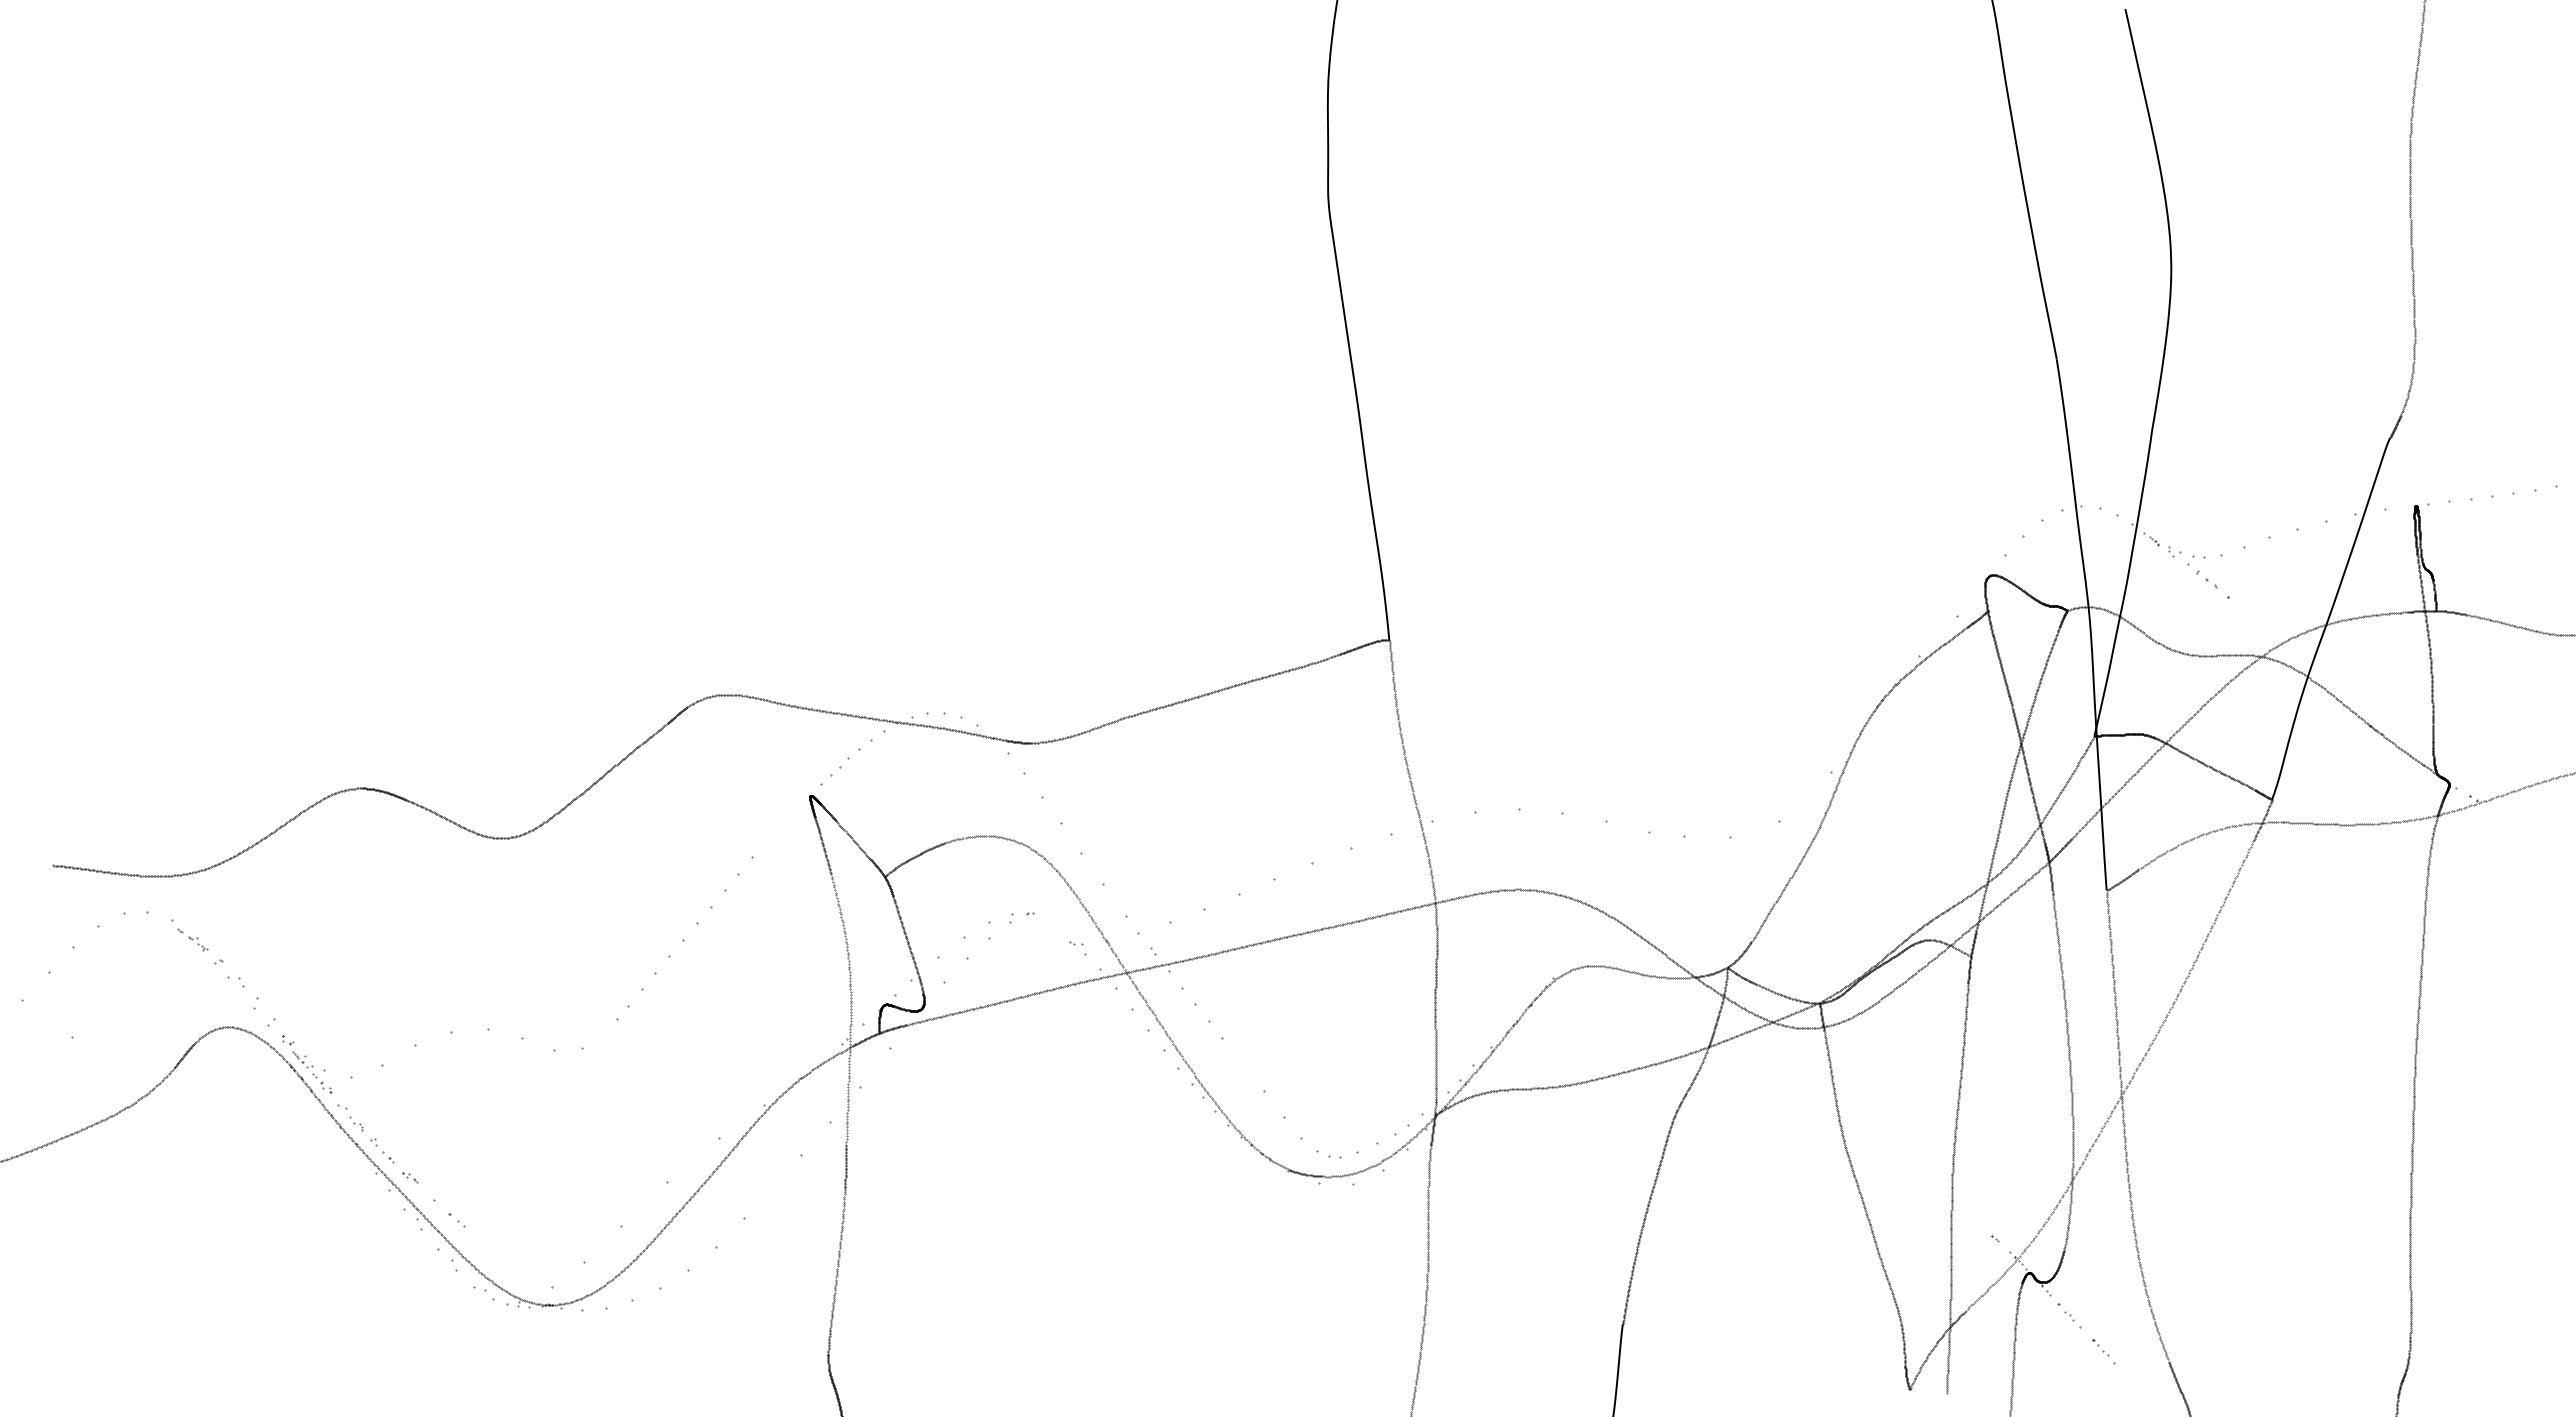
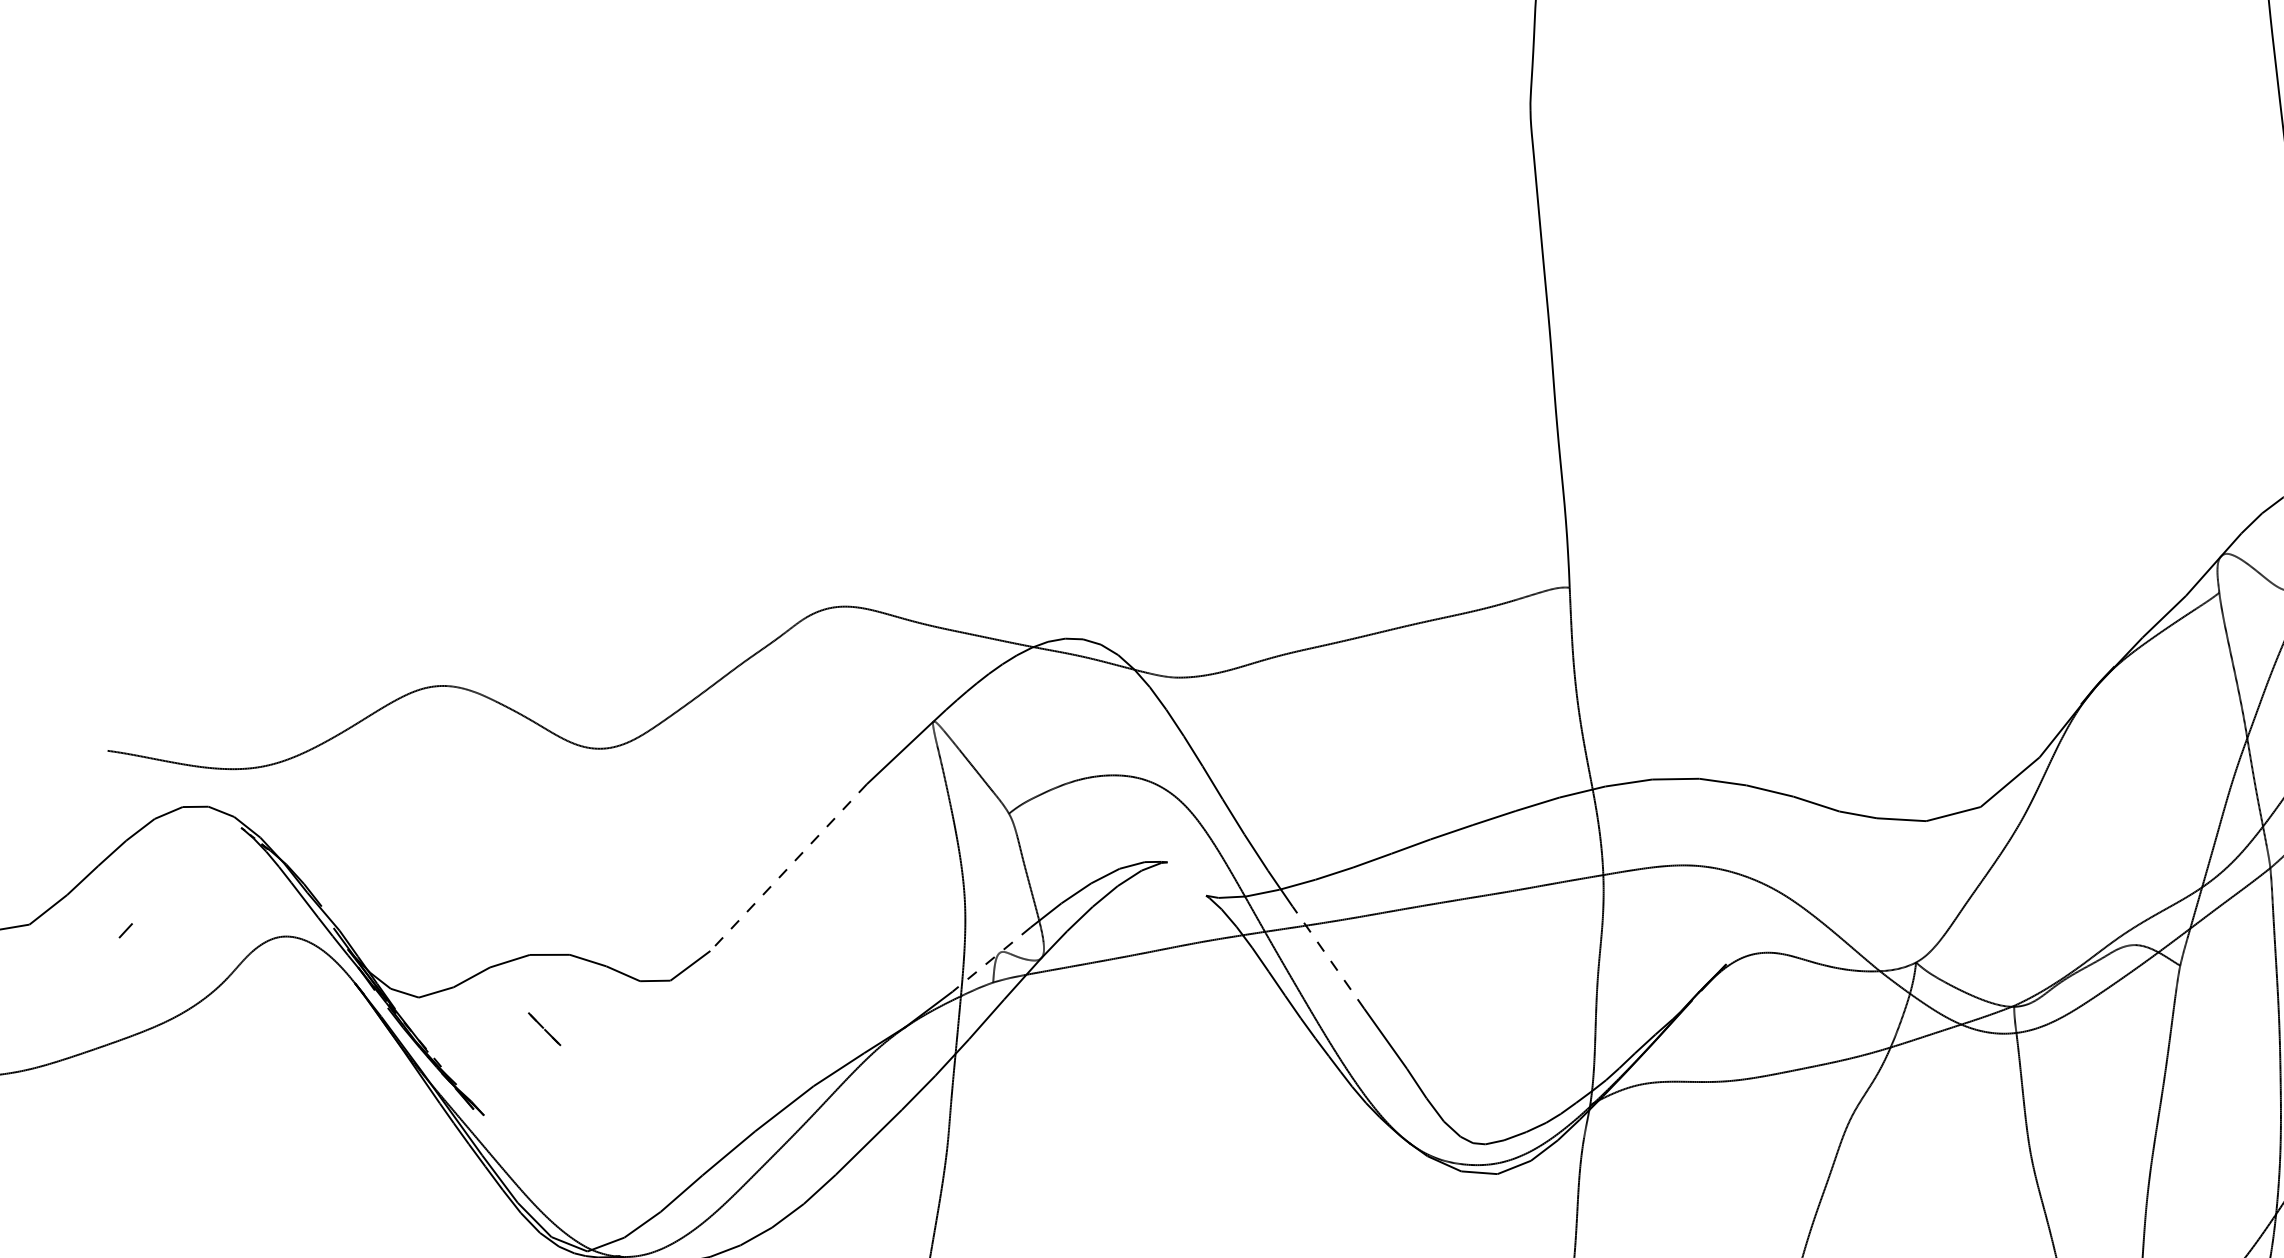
part: (449, 1213) -> (543, 1028), moved

